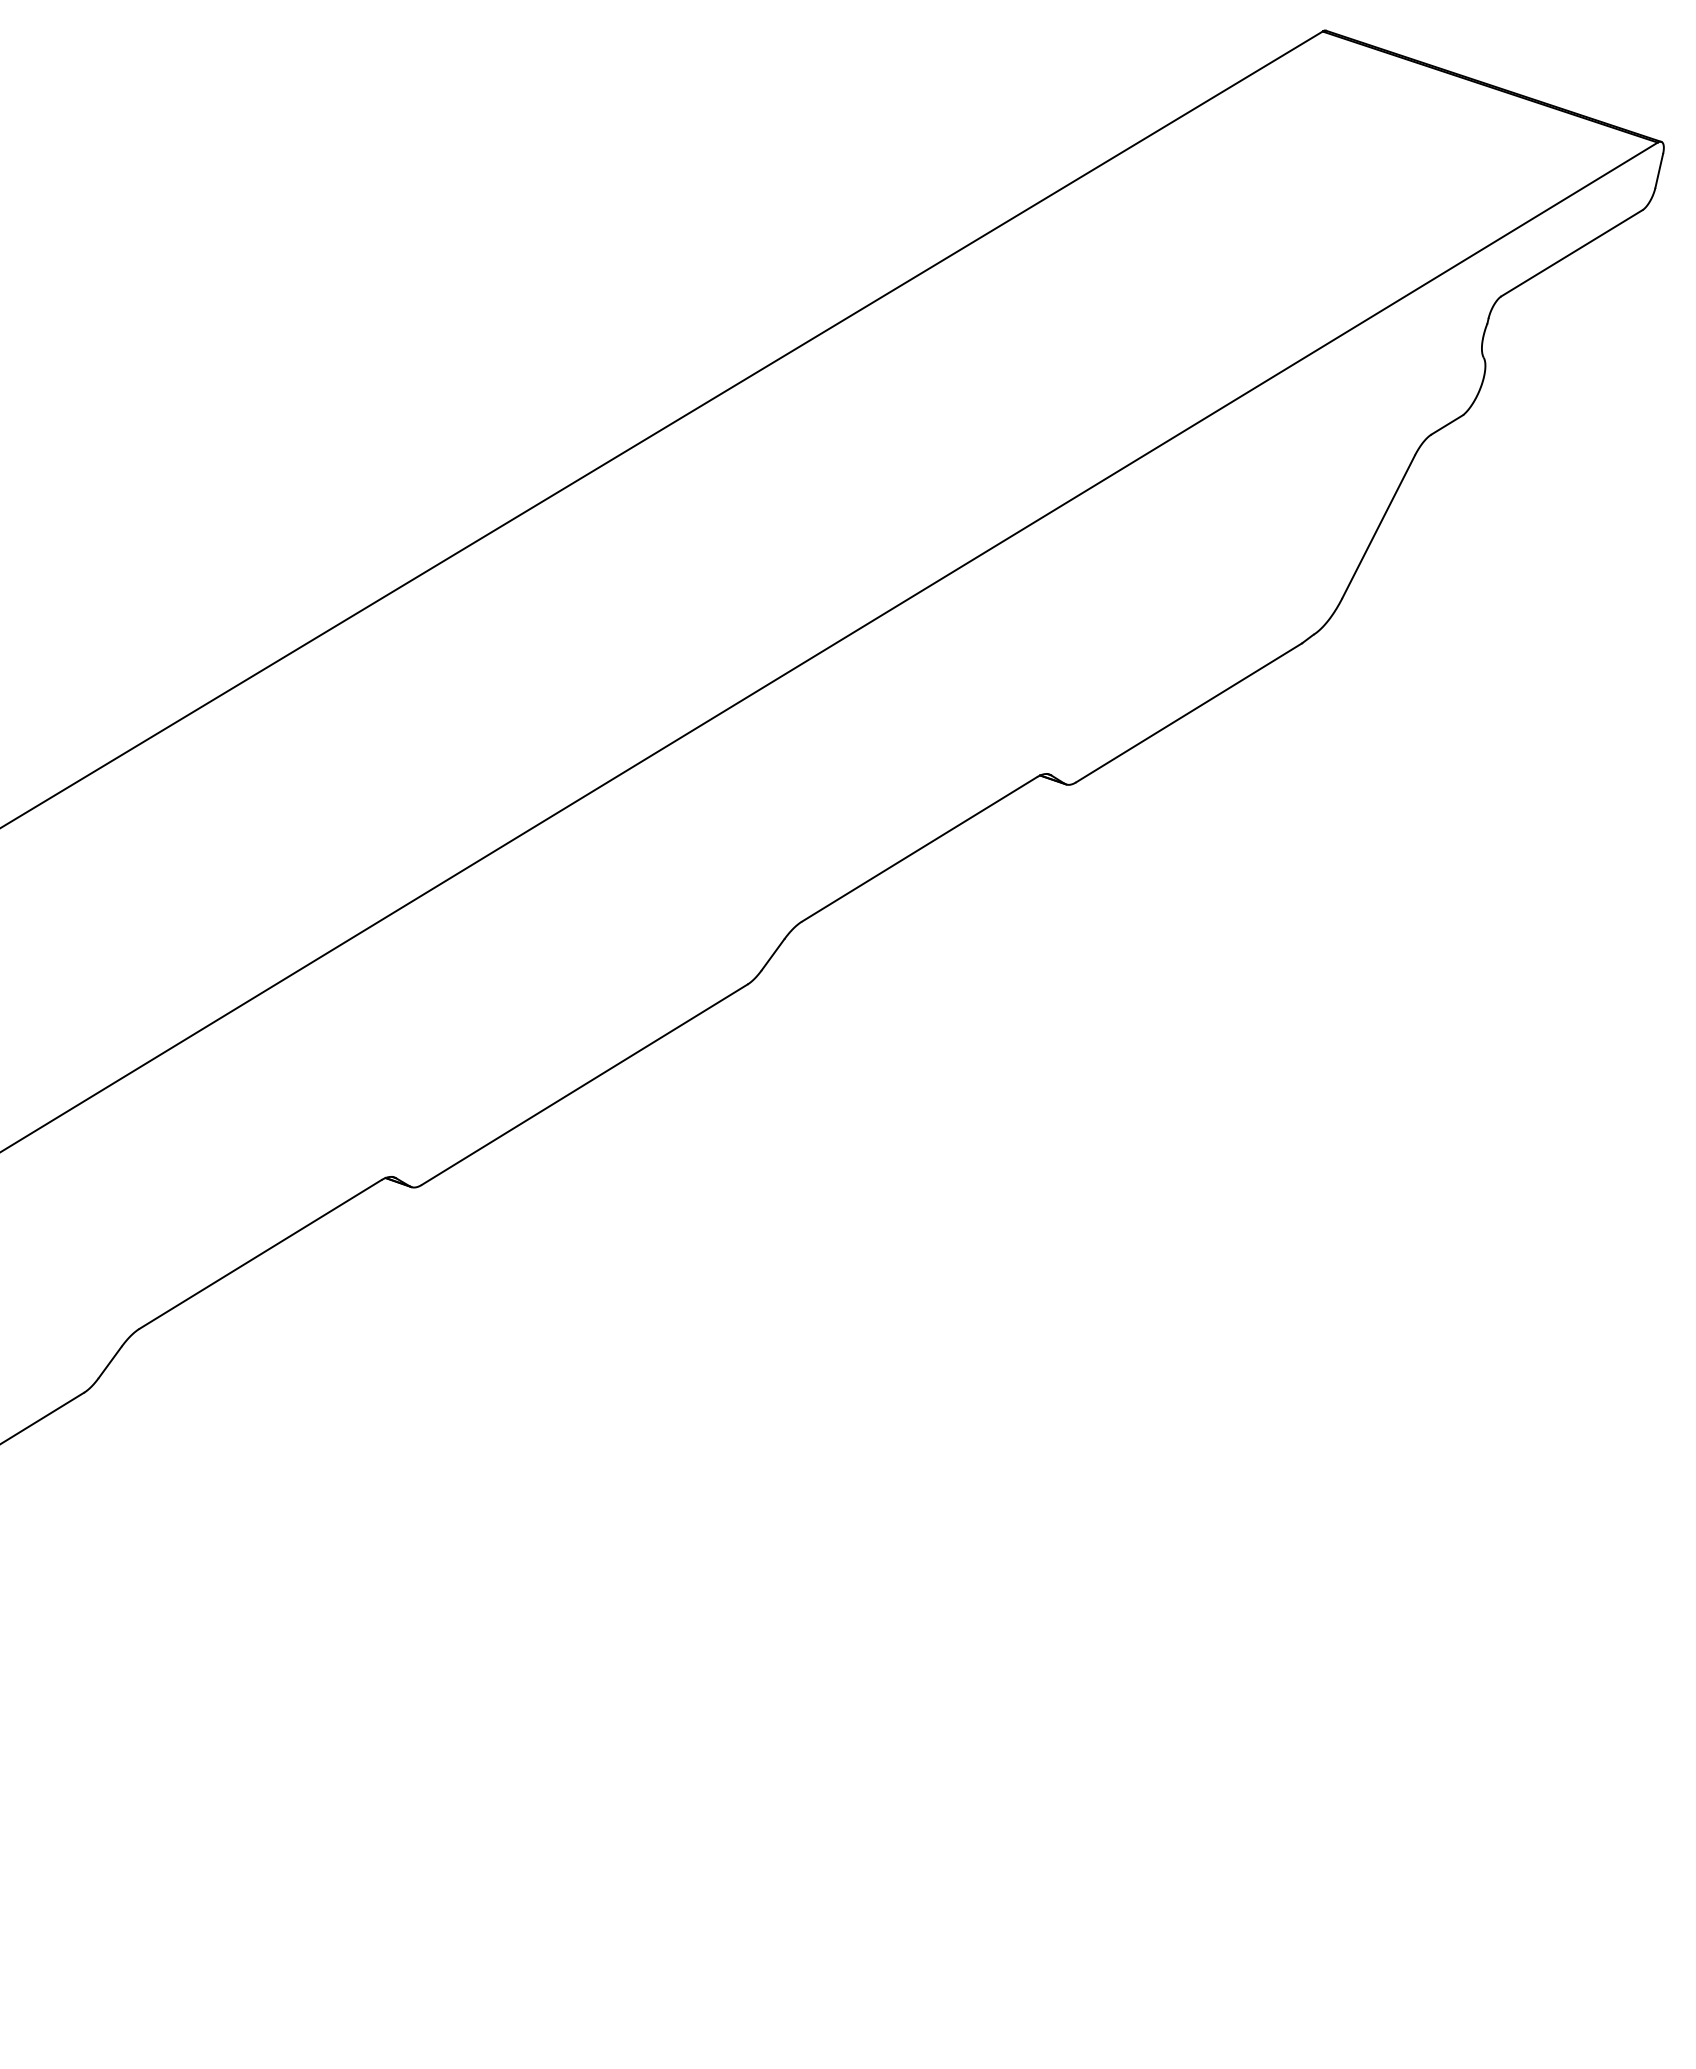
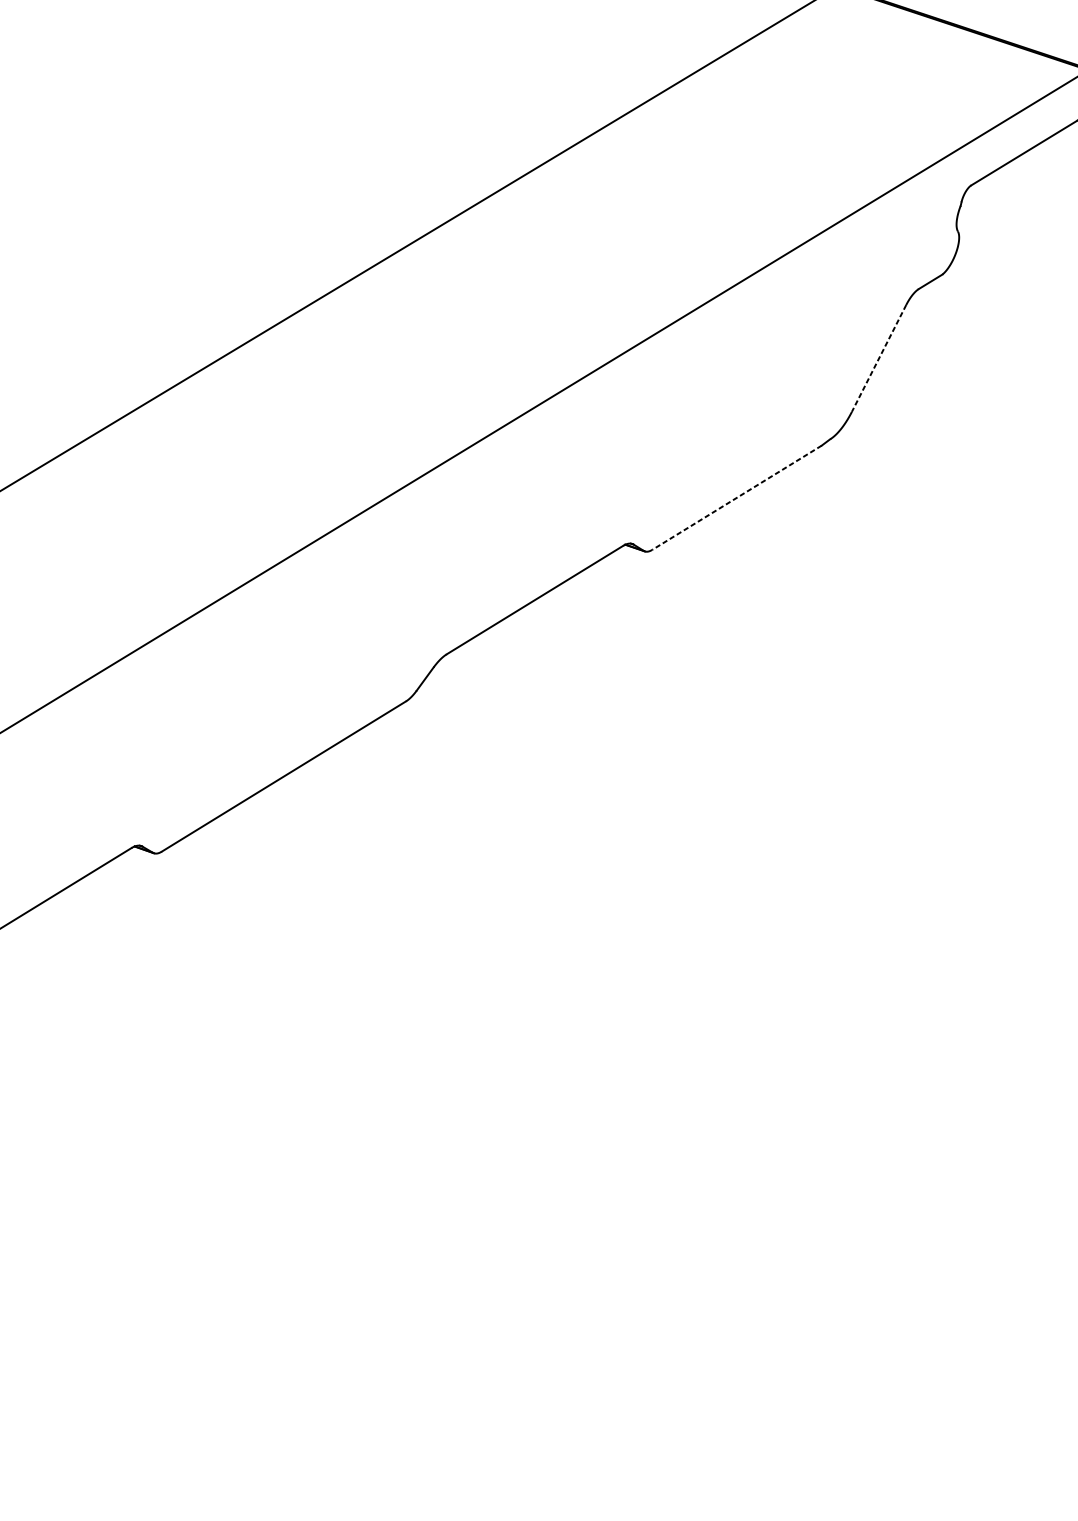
line: (1378, 526) -> (879, 358), solid -> dashed
line: (1189, 712) -> (737, 497), solid -> dashed

